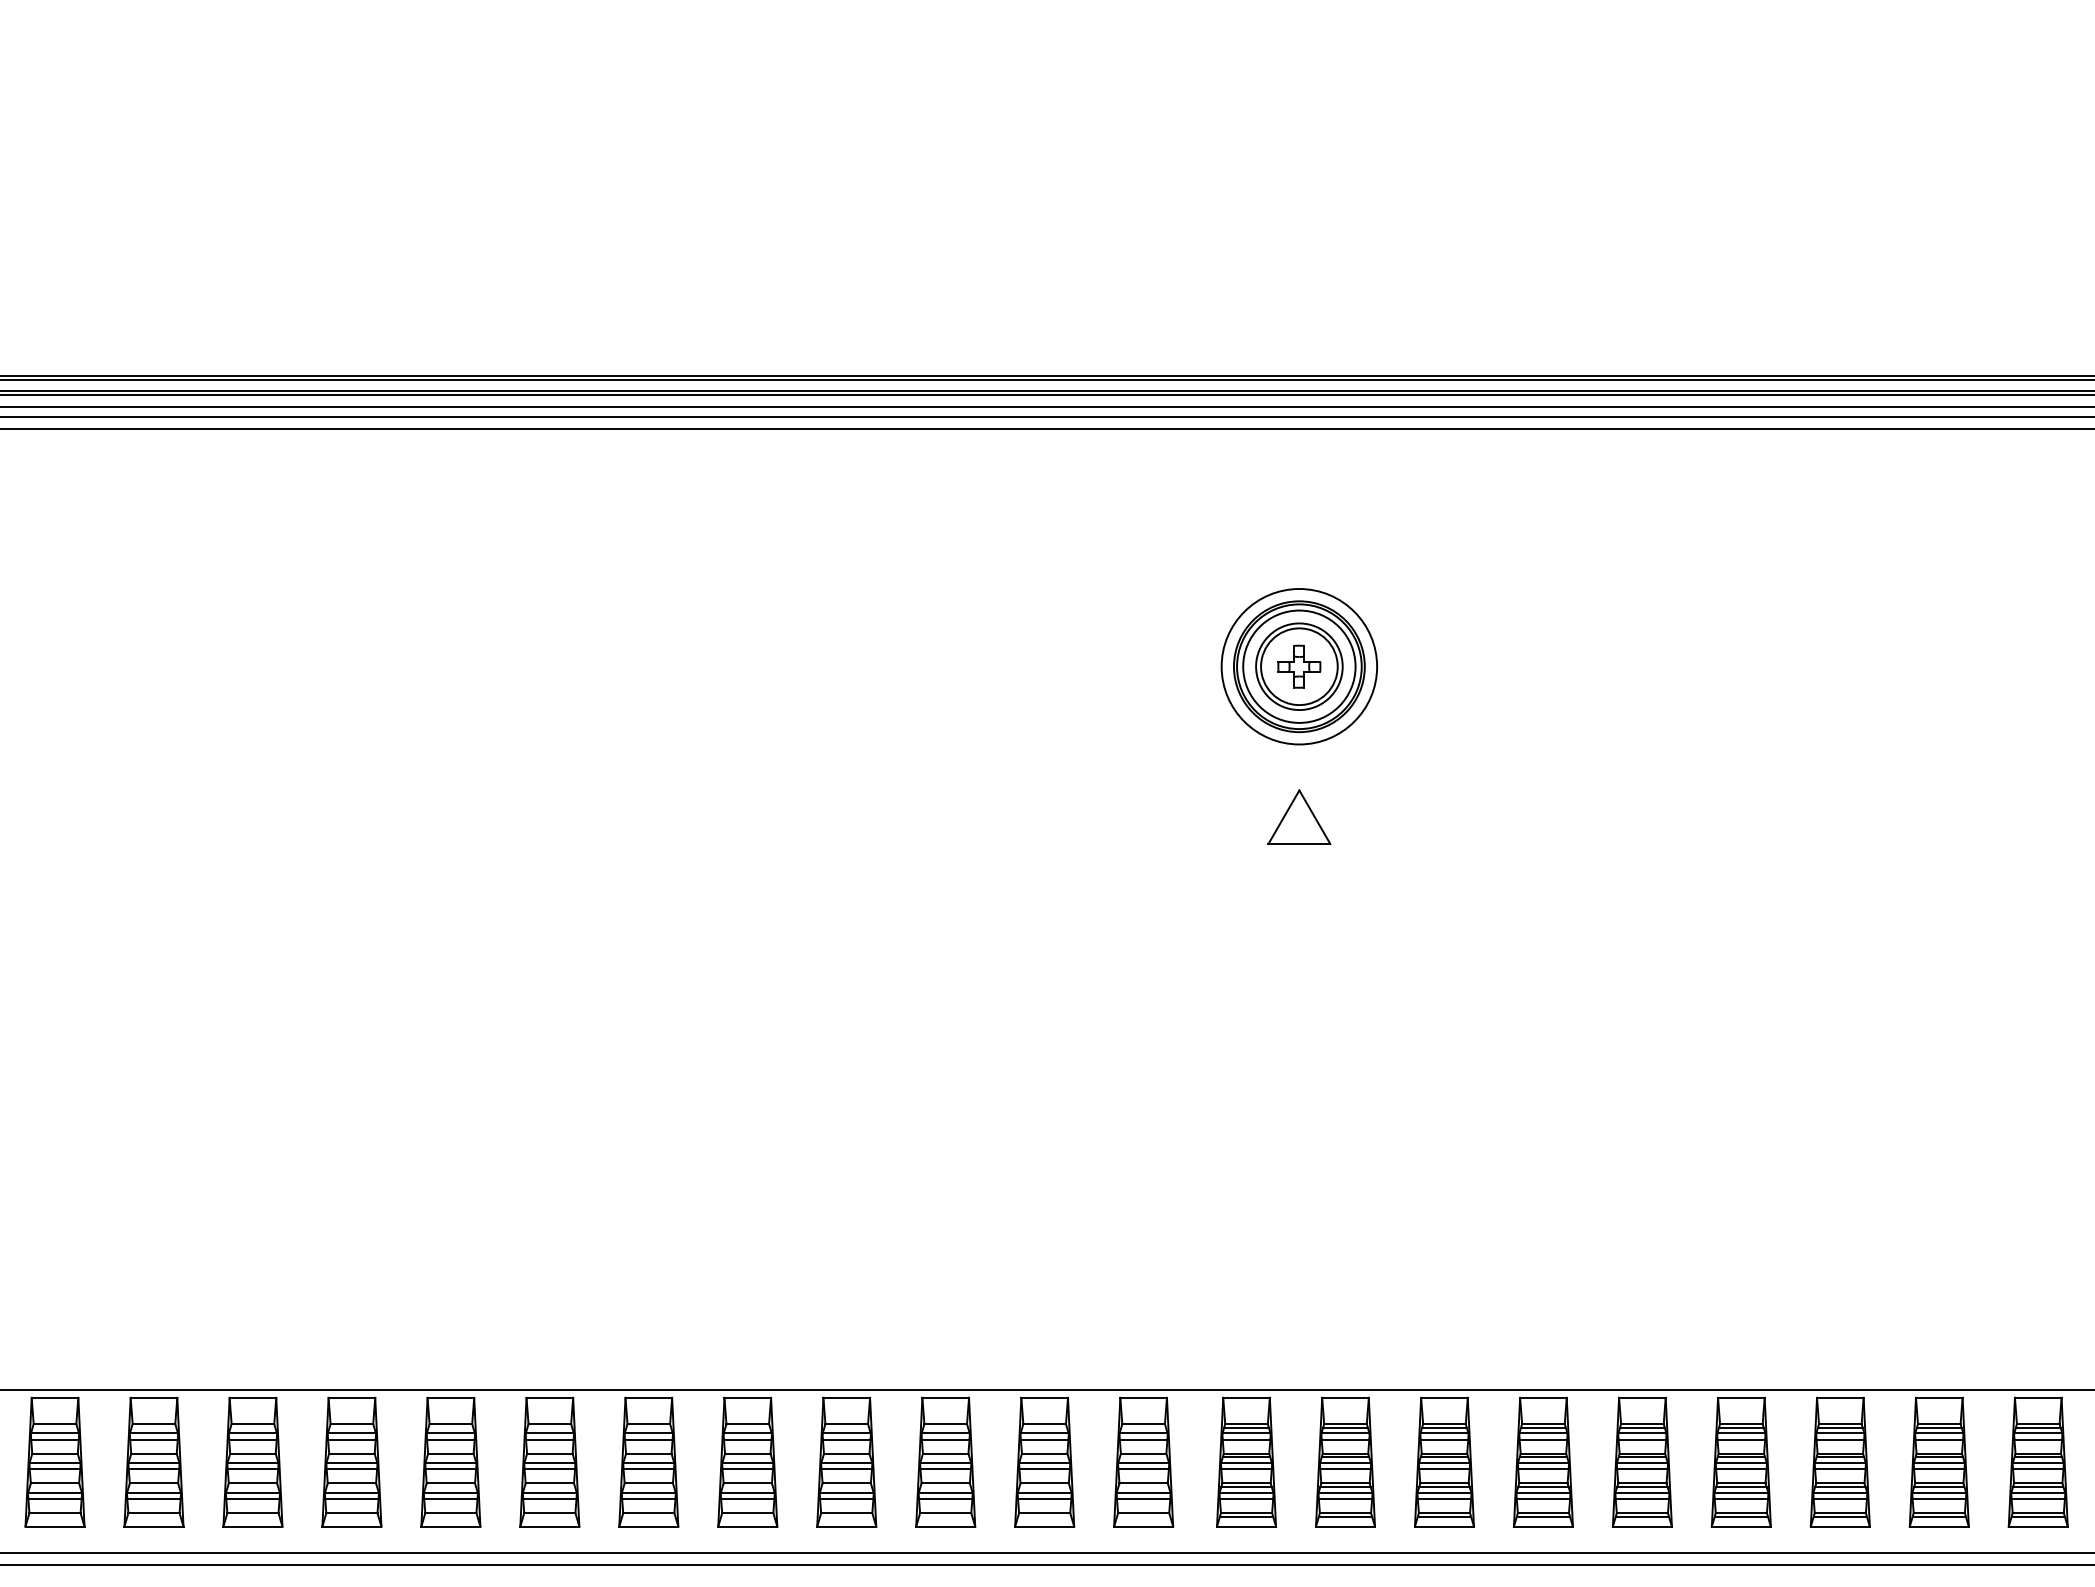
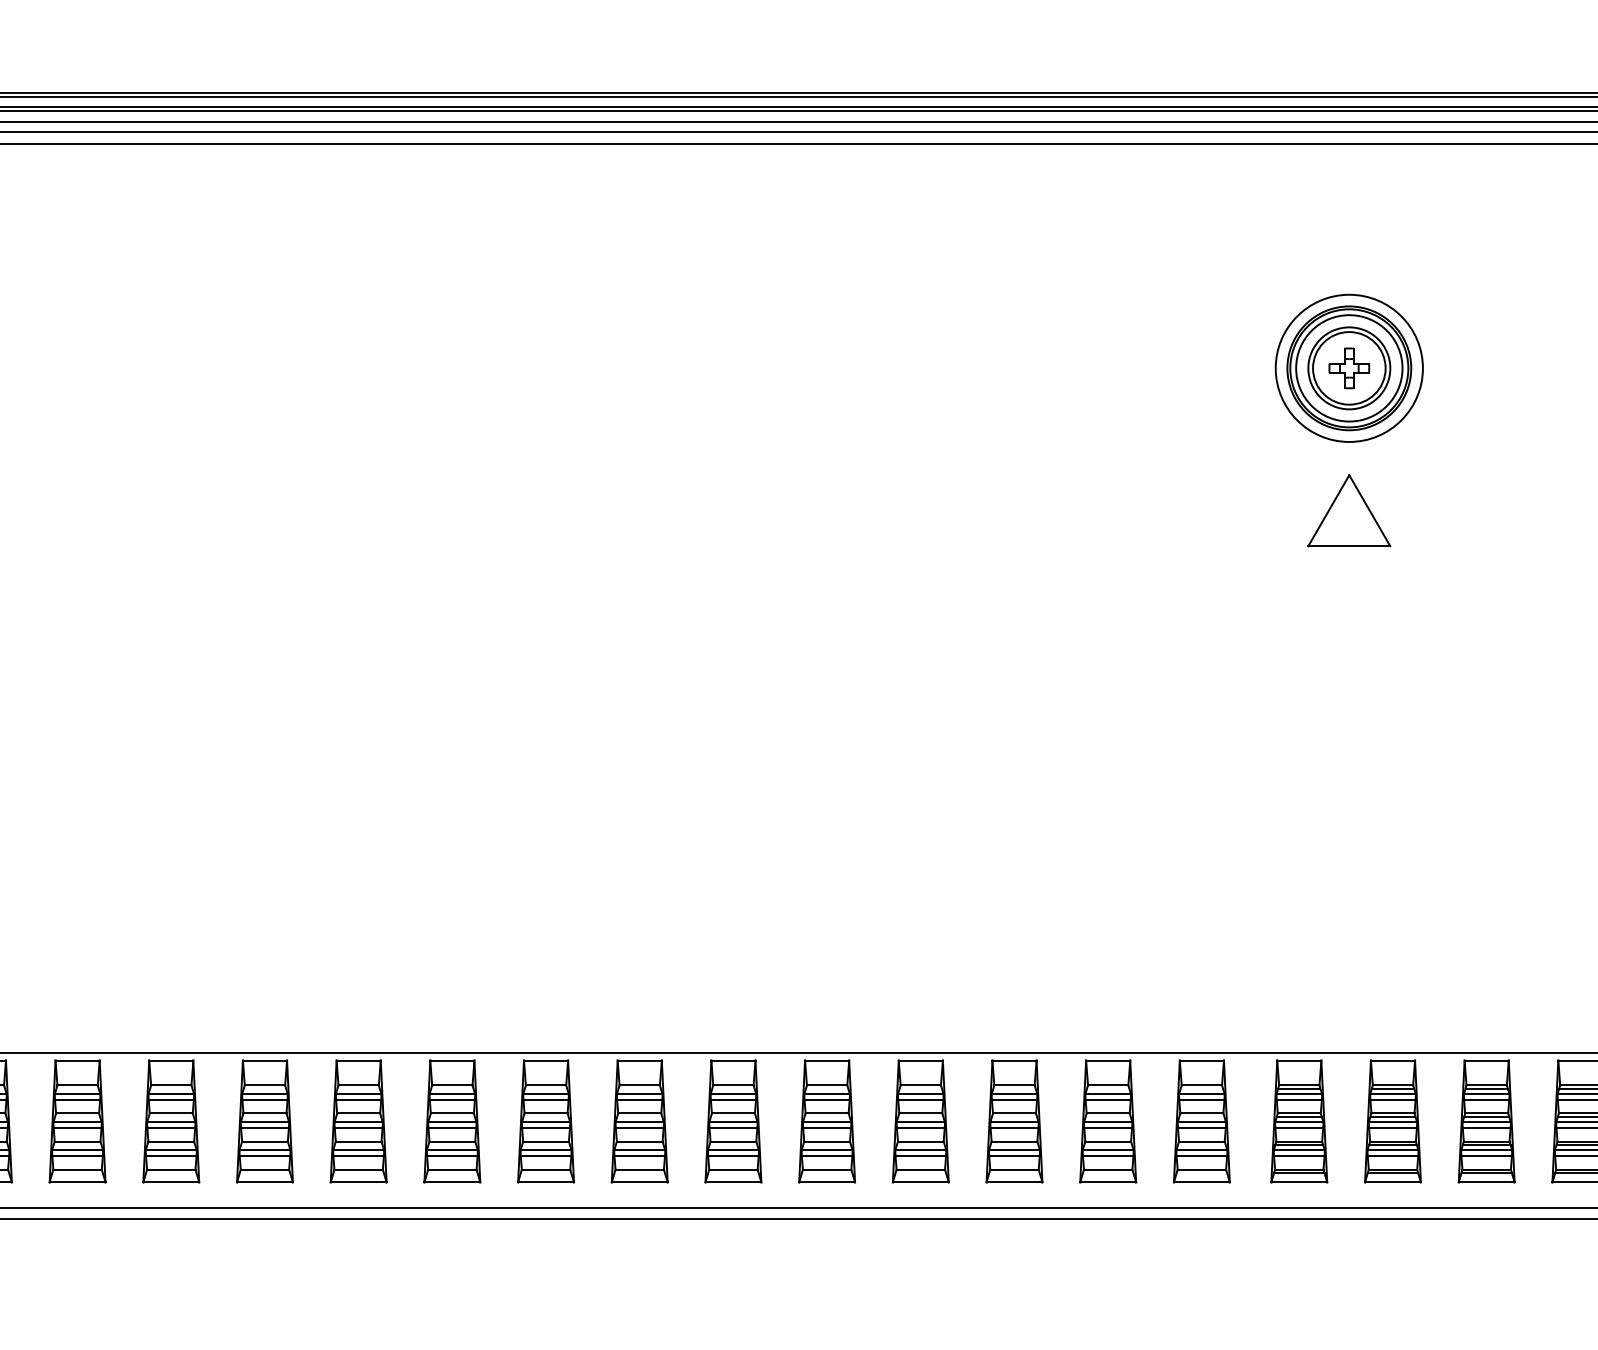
part: (1299, 817) -> (1349, 511), size x1.4

